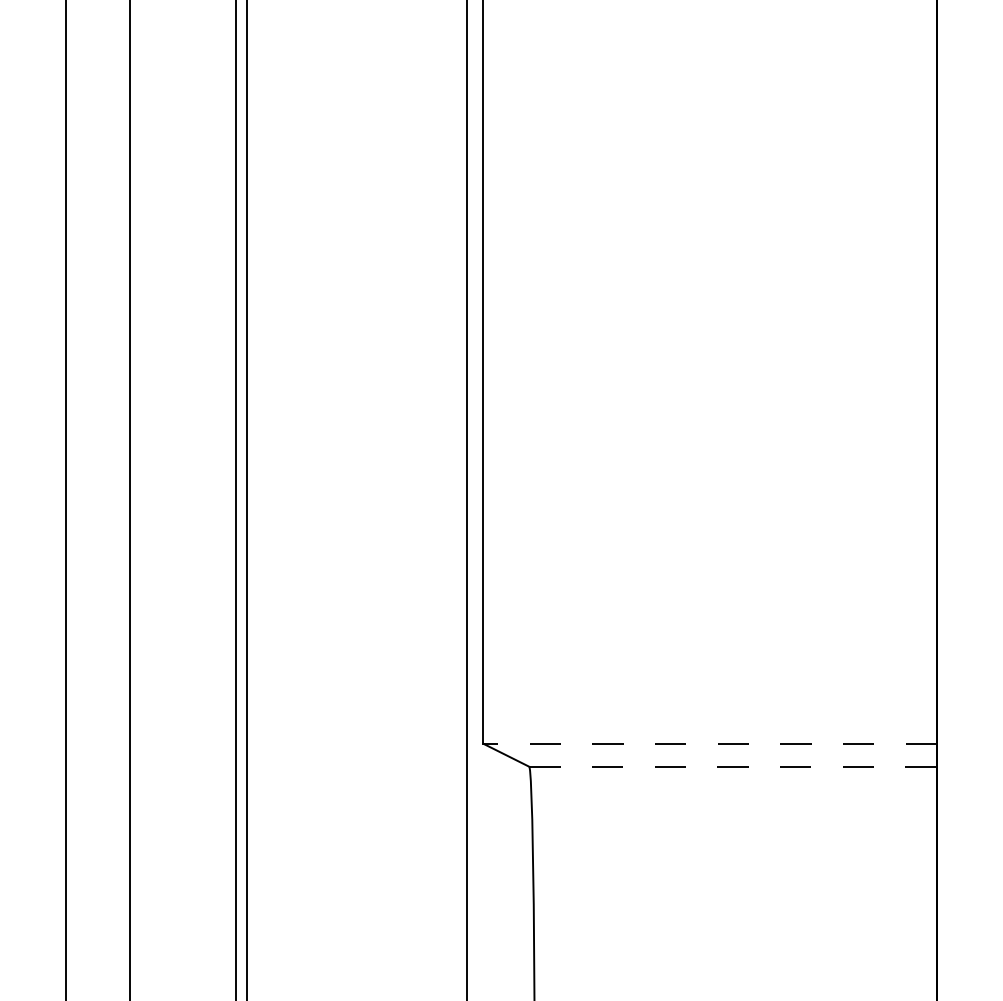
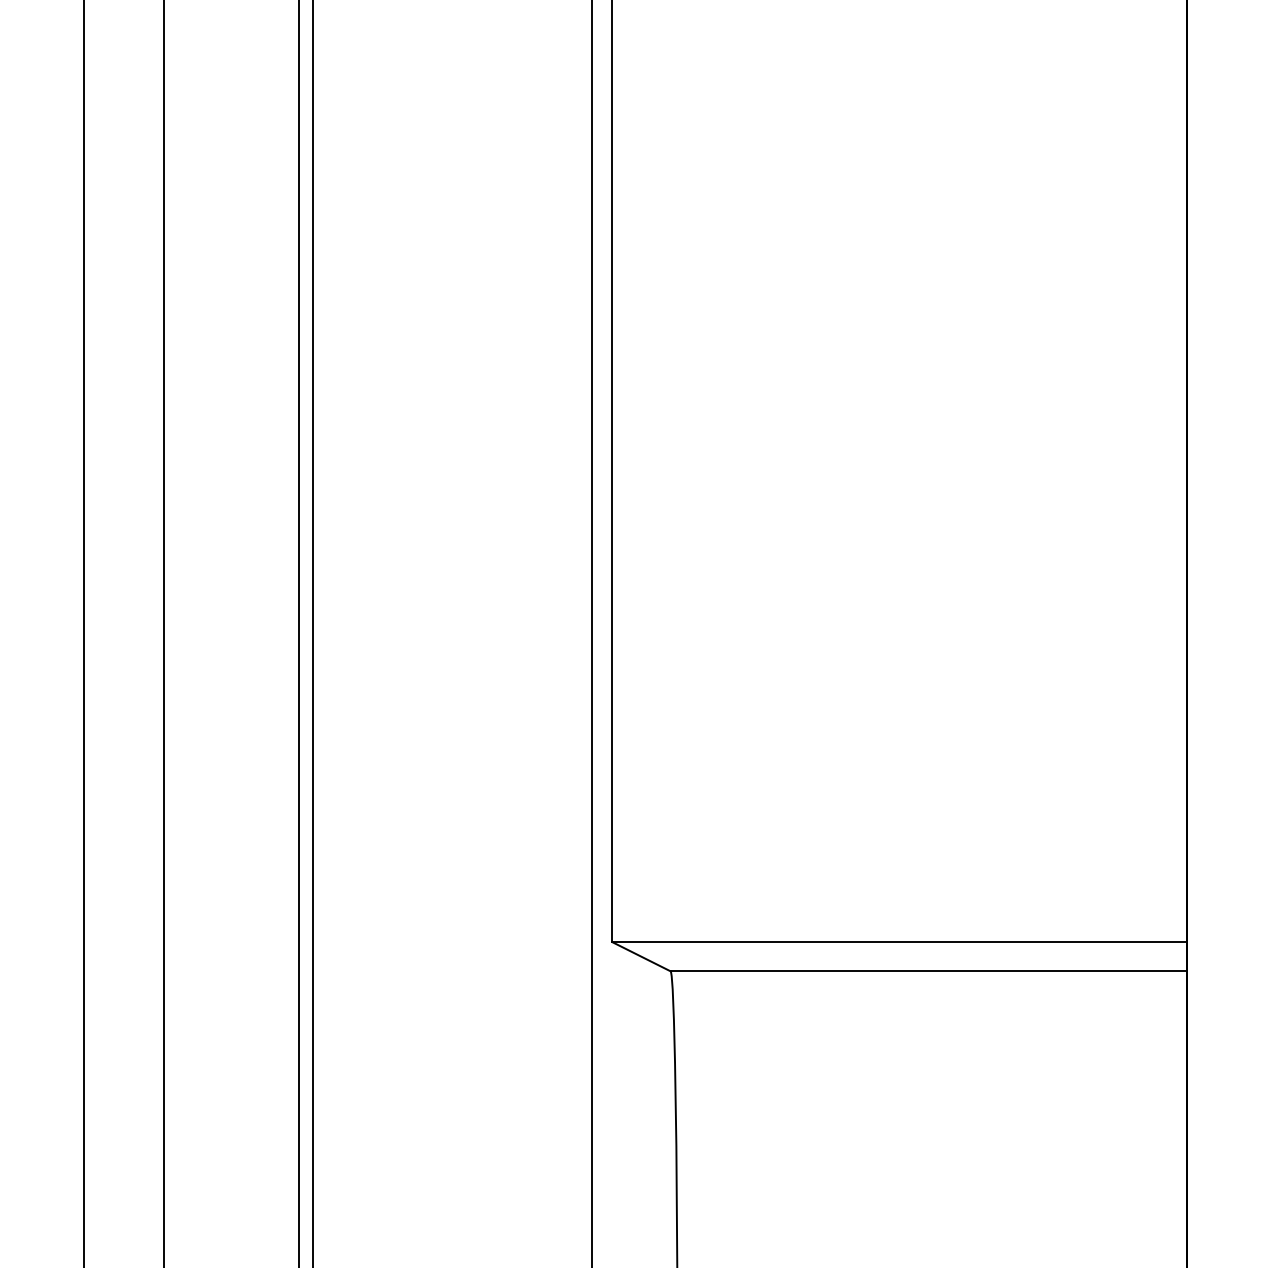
line: (710, 743) -> (900, 941), dashed -> solid
line: (733, 766) -> (929, 971), dashed -> solid

